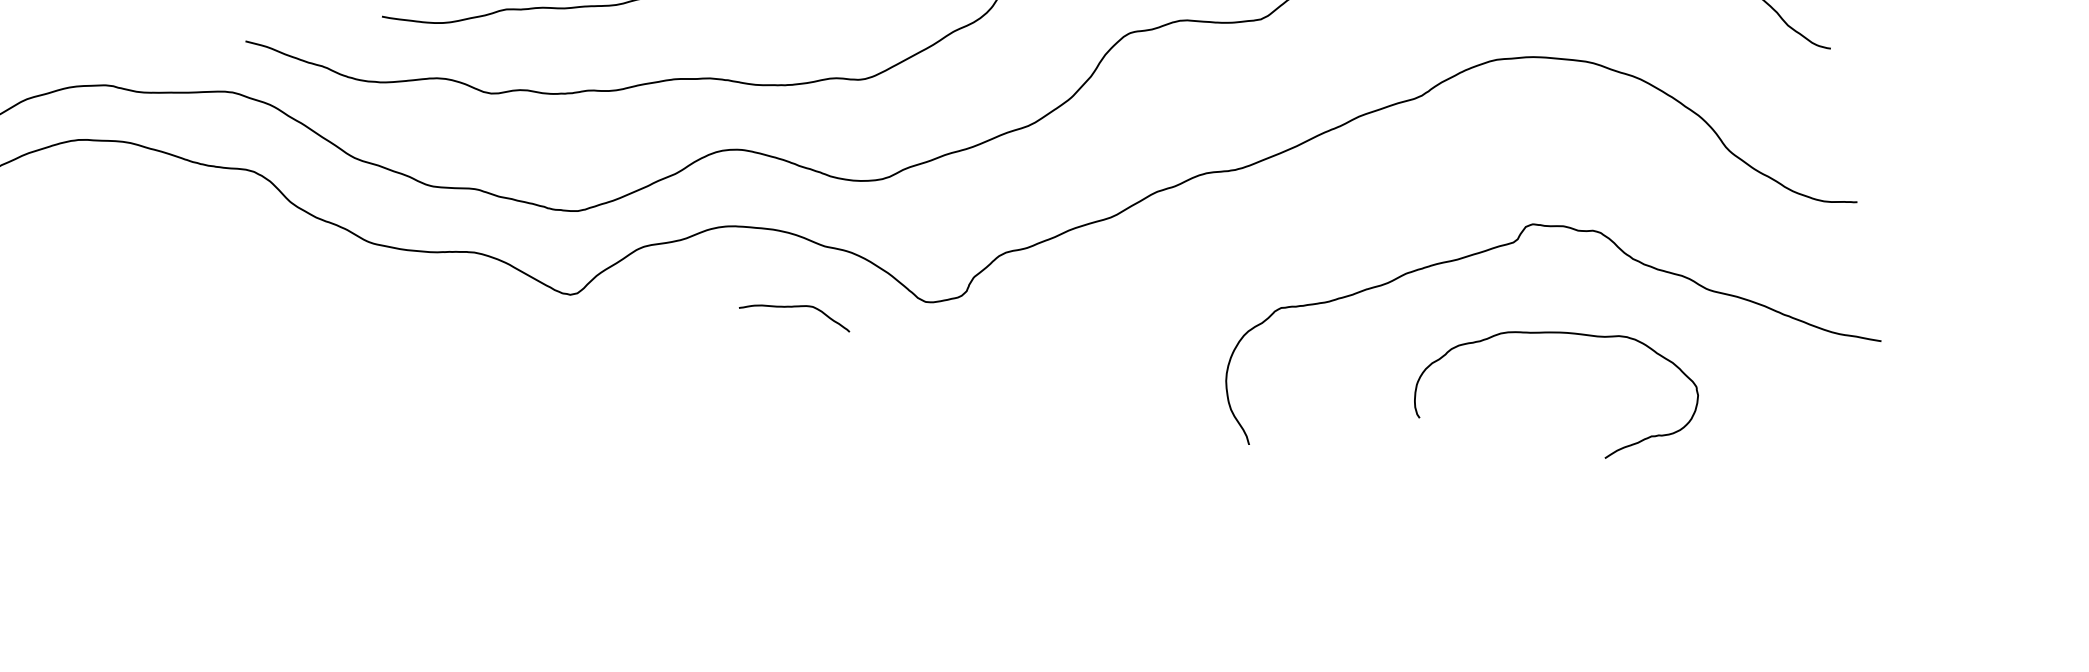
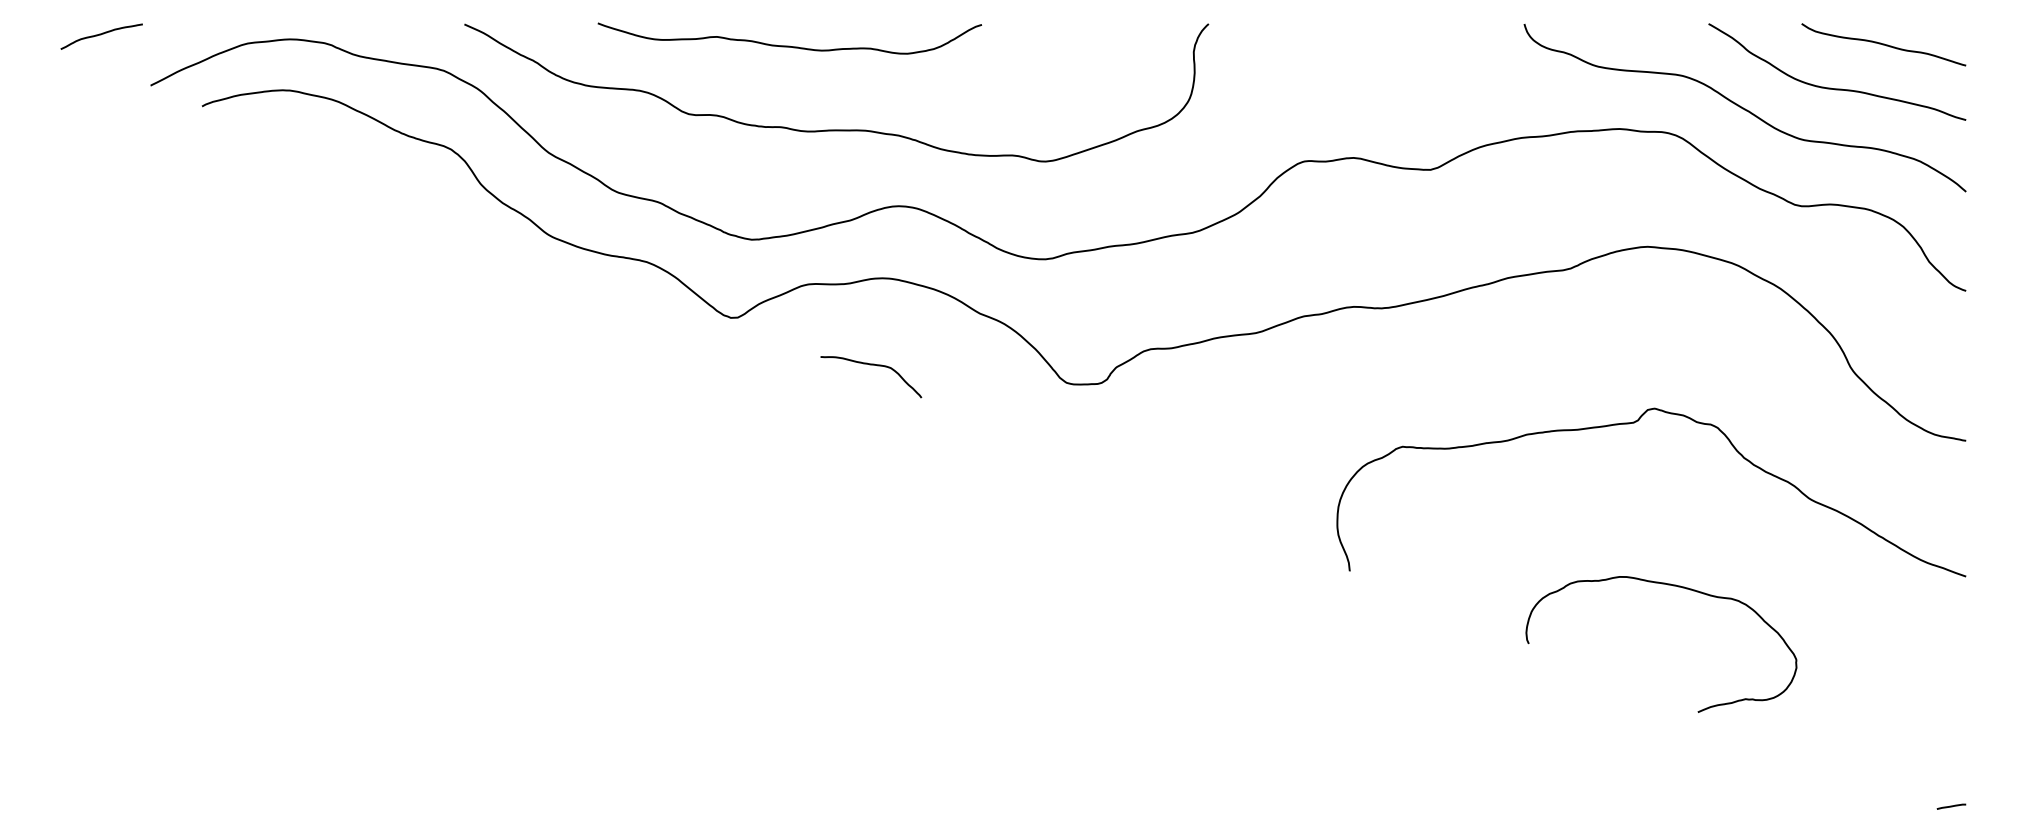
curve: (792, 307) -> (871, 365), moved
curve: (1557, 333) -> (1673, 586), moved
line: (1907, 579) -> (1951, 806), added

